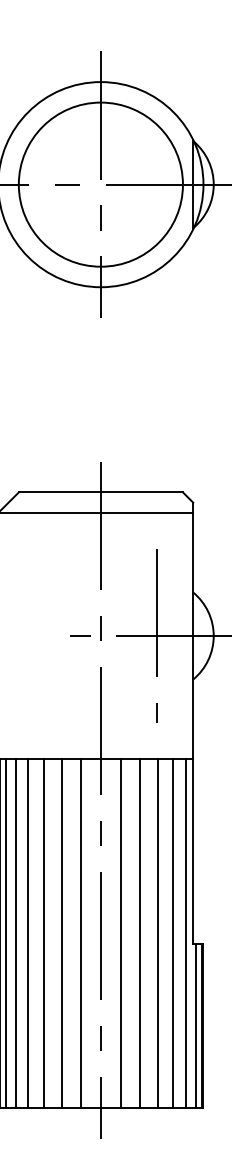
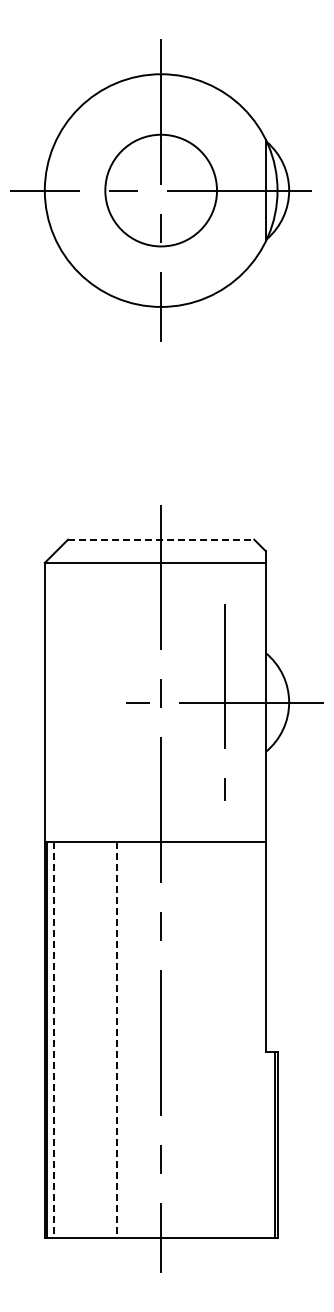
circle: (101, 184) -> (161, 190), size x0.6
line: (101, 492) -> (161, 539), solid -> dashed
line: (5, 933) -> (53, 1039), solid -> dashed
line: (15, 933) -> (64, 1039), removed
line: (27, 933) -> (78, 1039), removed
line: (43, 933) -> (96, 1039), removed
line: (61, 933) -> (116, 1039), solid -> dashed
line: (80, 933) -> (138, 1039), removed
line: (120, 933) -> (183, 1039), removed
line: (139, 933) -> (205, 1039), removed
line: (157, 933) -> (225, 1039), removed
line: (173, 933) -> (243, 1039), removed
line: (185, 933) -> (257, 1039), removed
line: (195, 1025) -> (268, 1144), removed

